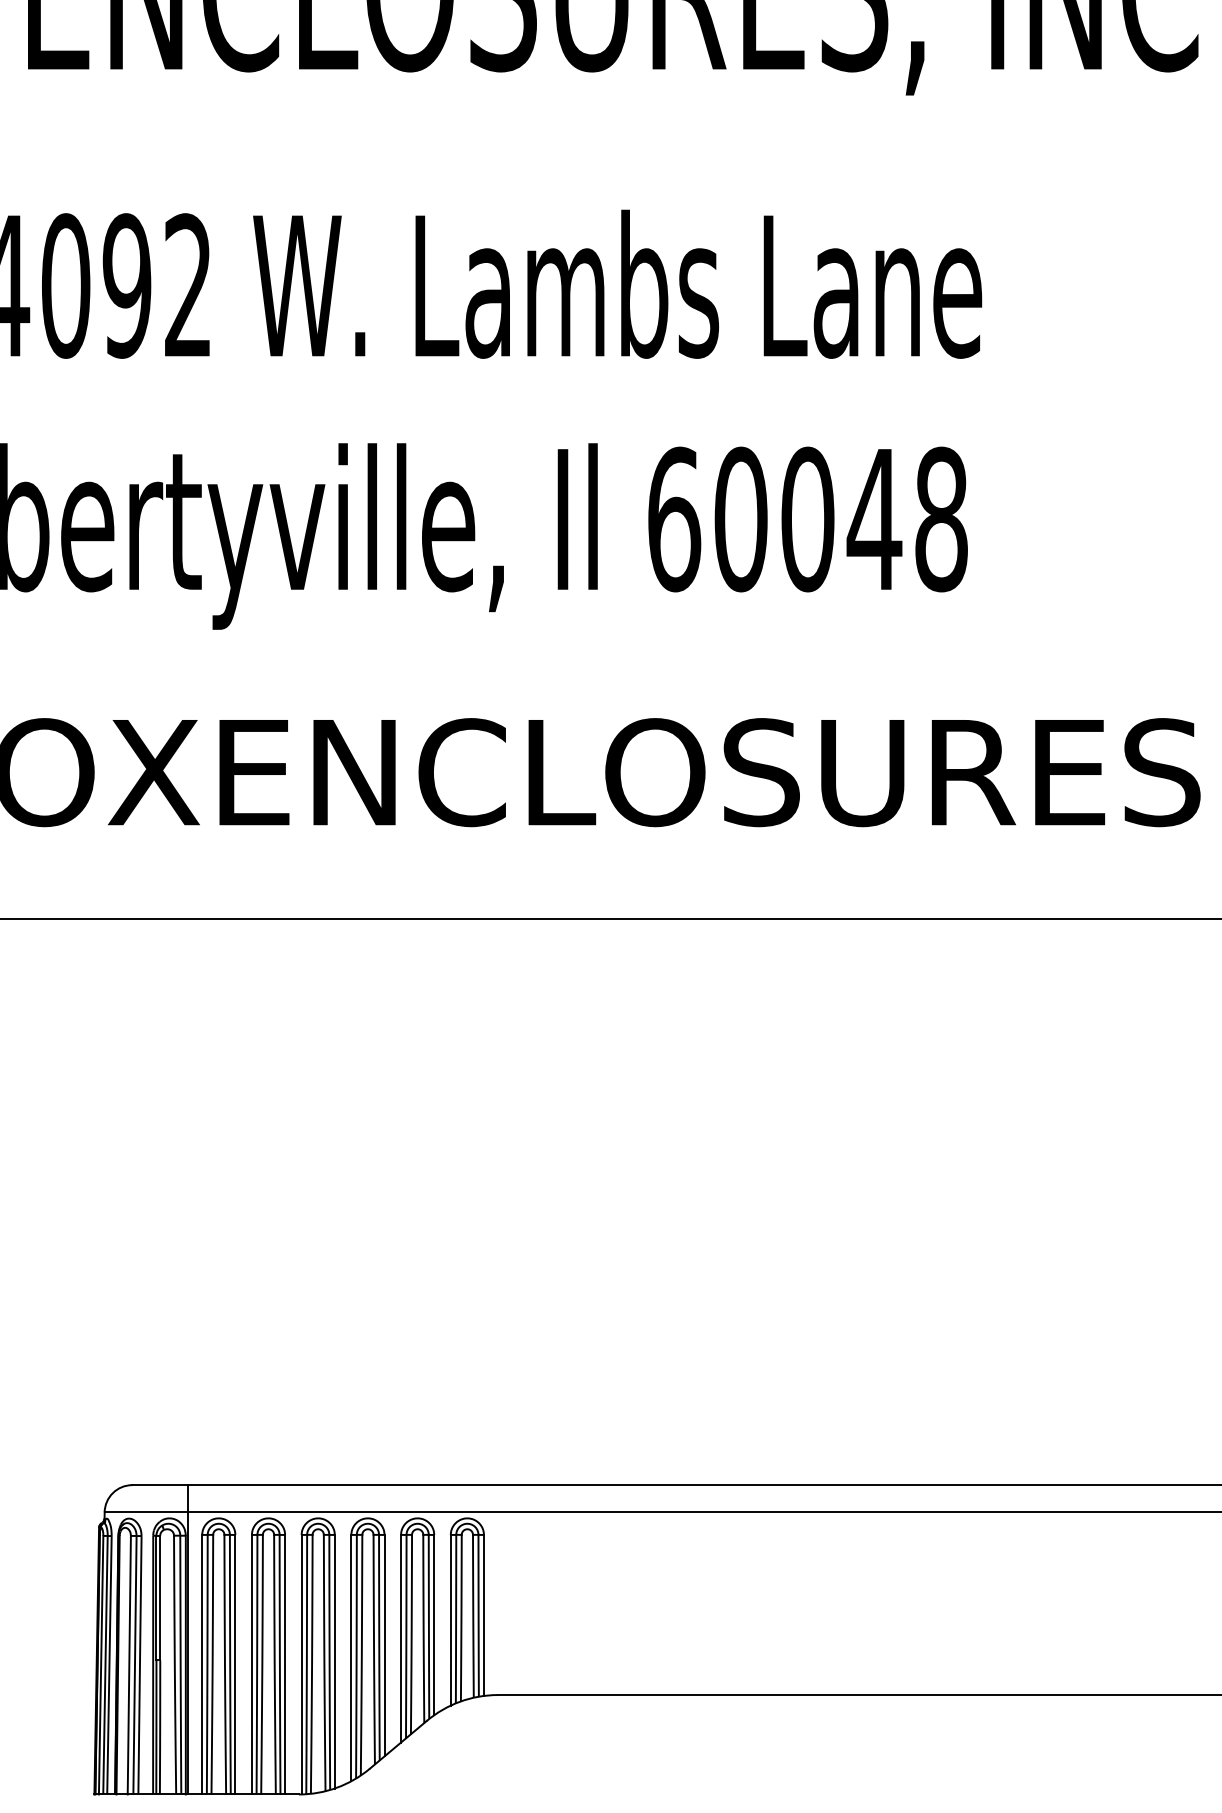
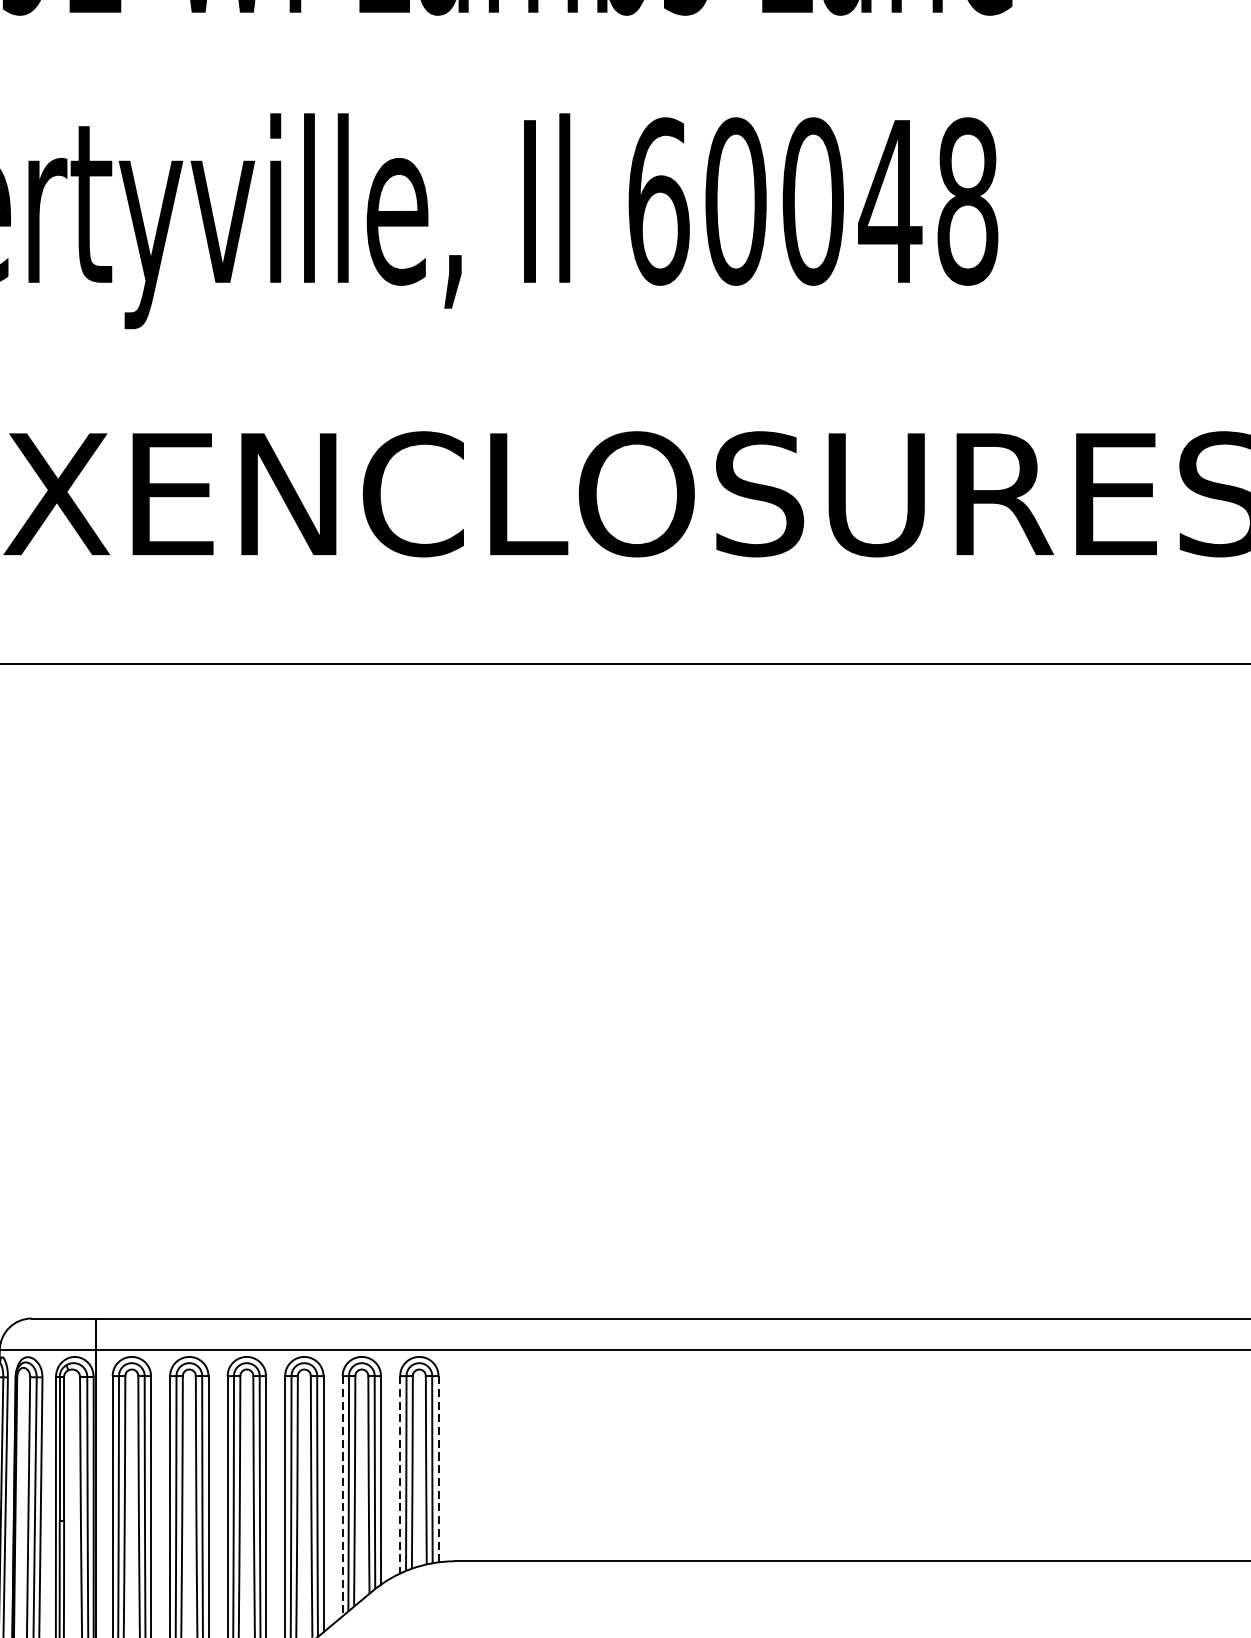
line: (483, 1614) -> (438, 1468), solid -> dashed
line: (450, 1620) -> (399, 1475), solid -> dashed
line: (401, 1638) -> (343, 1495), solid -> dashed

